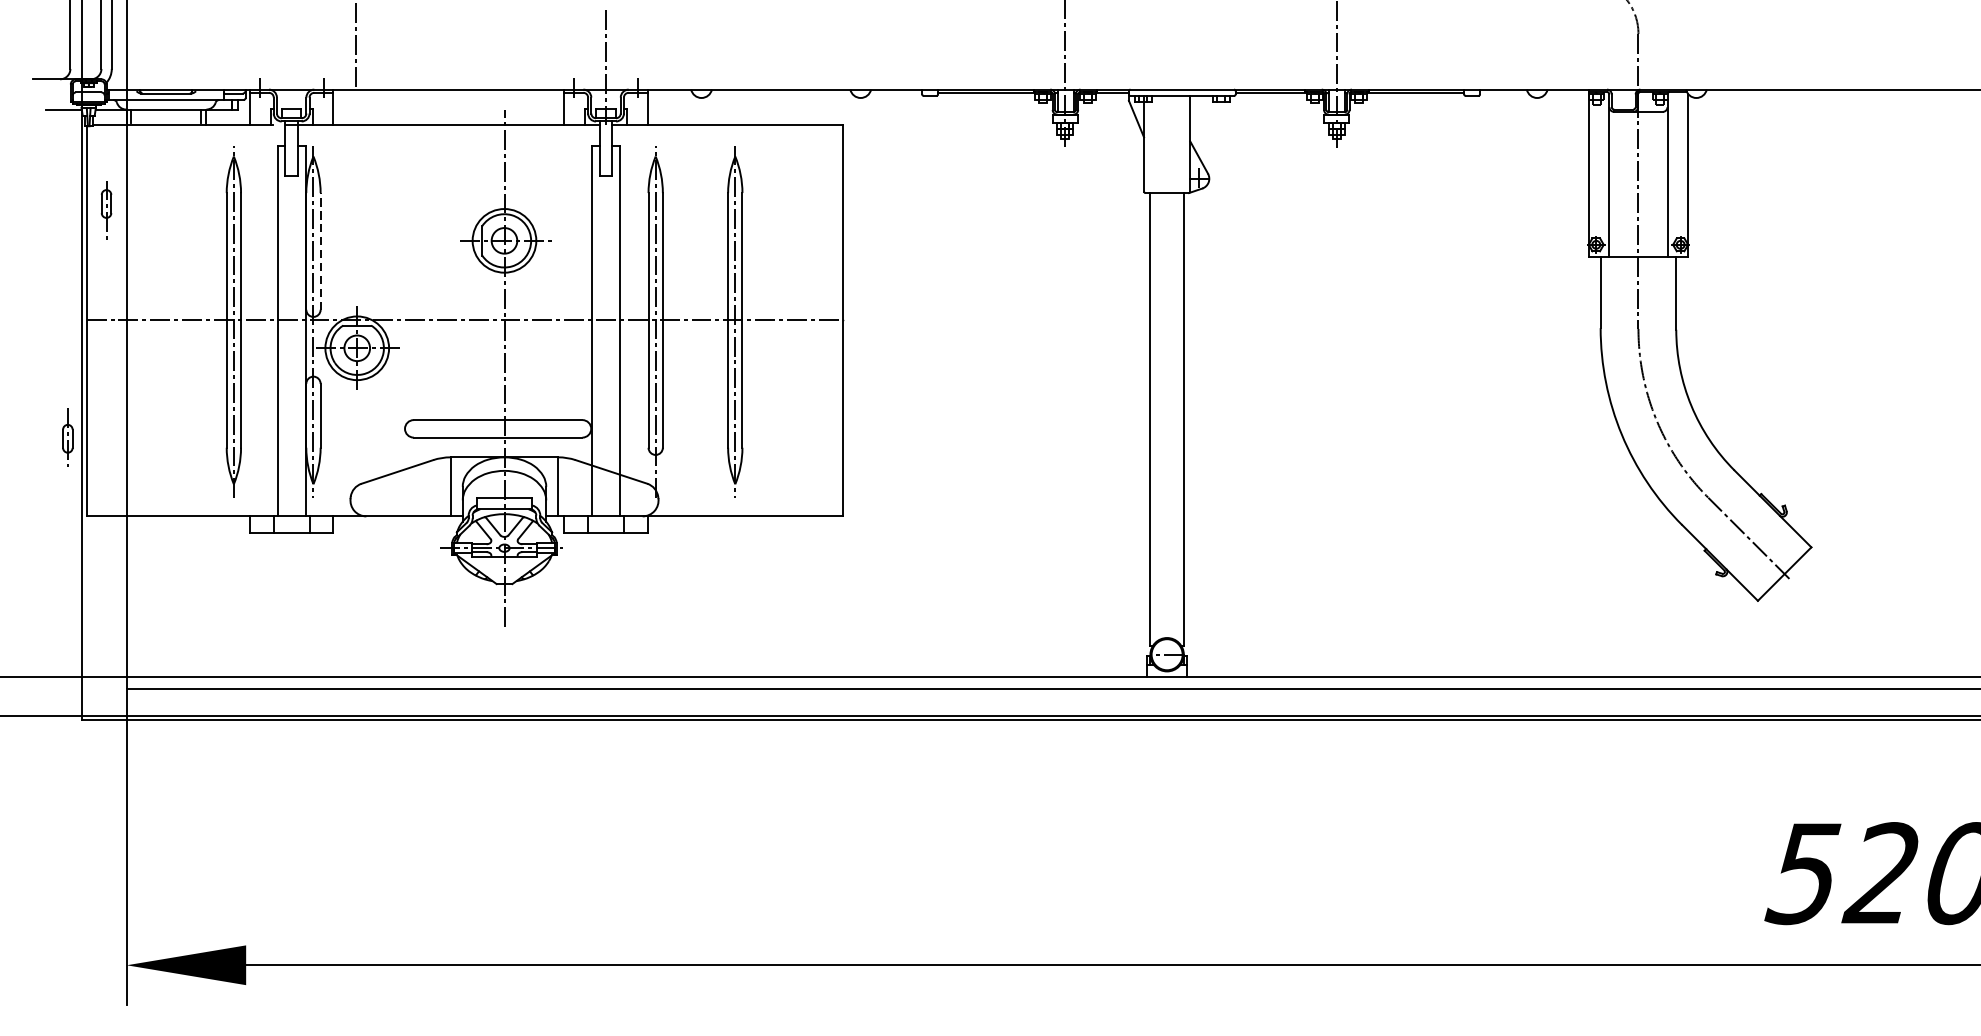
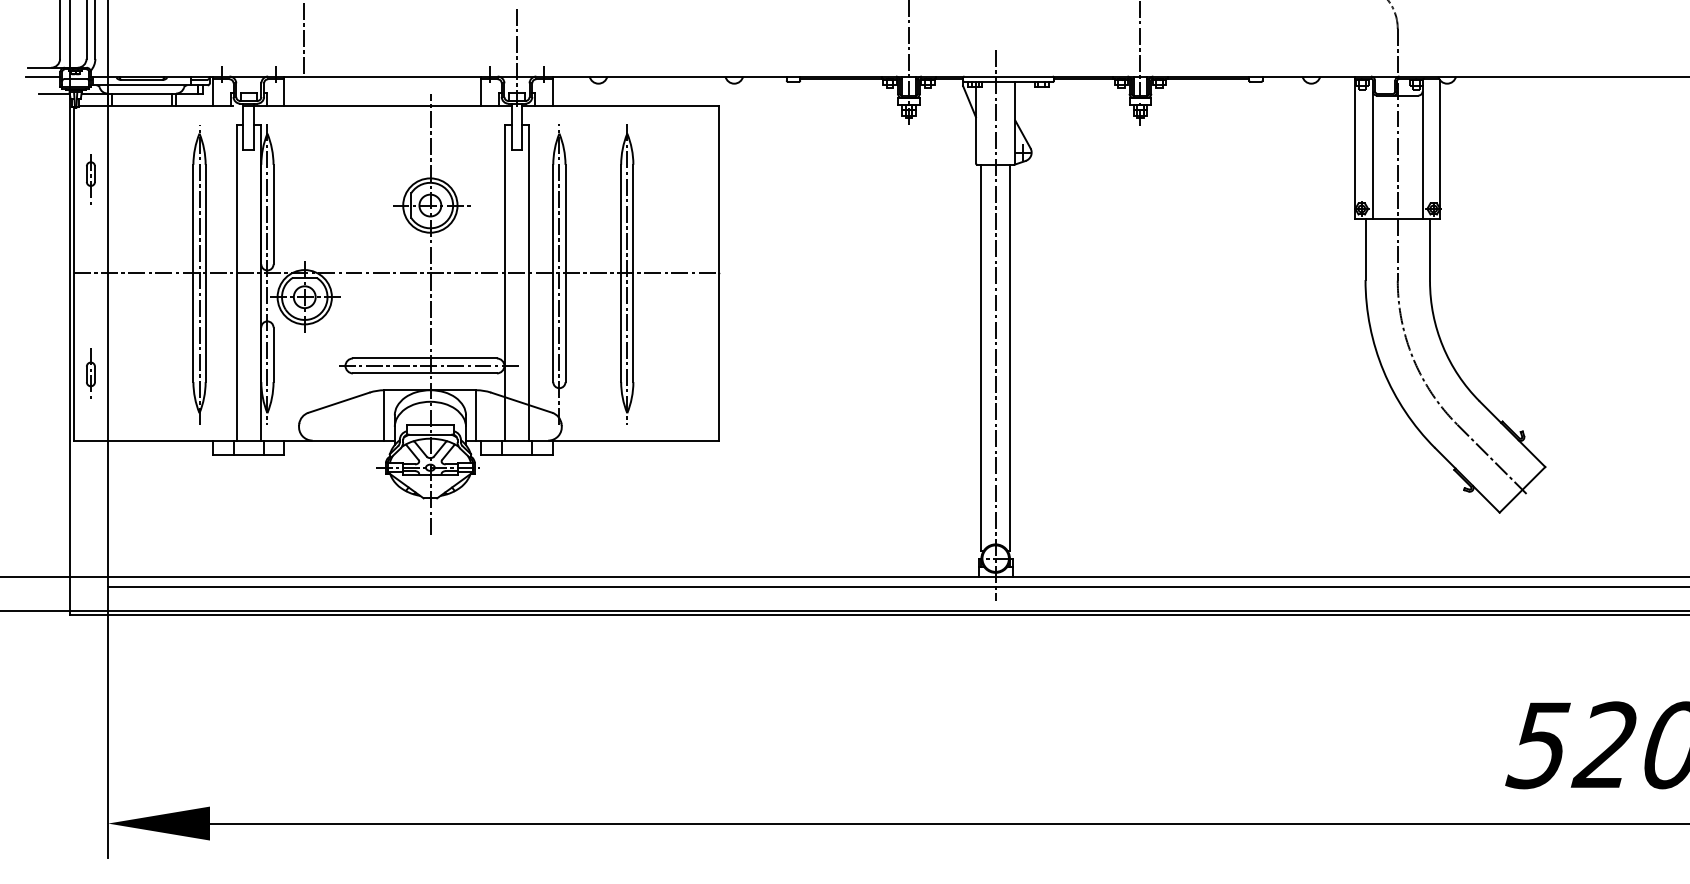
line: (50, 89) -> (43, 76), added
line: (320, 251) -> (273, 214), dashed -> solid
line: (1166, 381) -> (995, 325), added
line: (502, 428) -> (428, 365), added
part: (67, 437) -> (90, 373), moved

